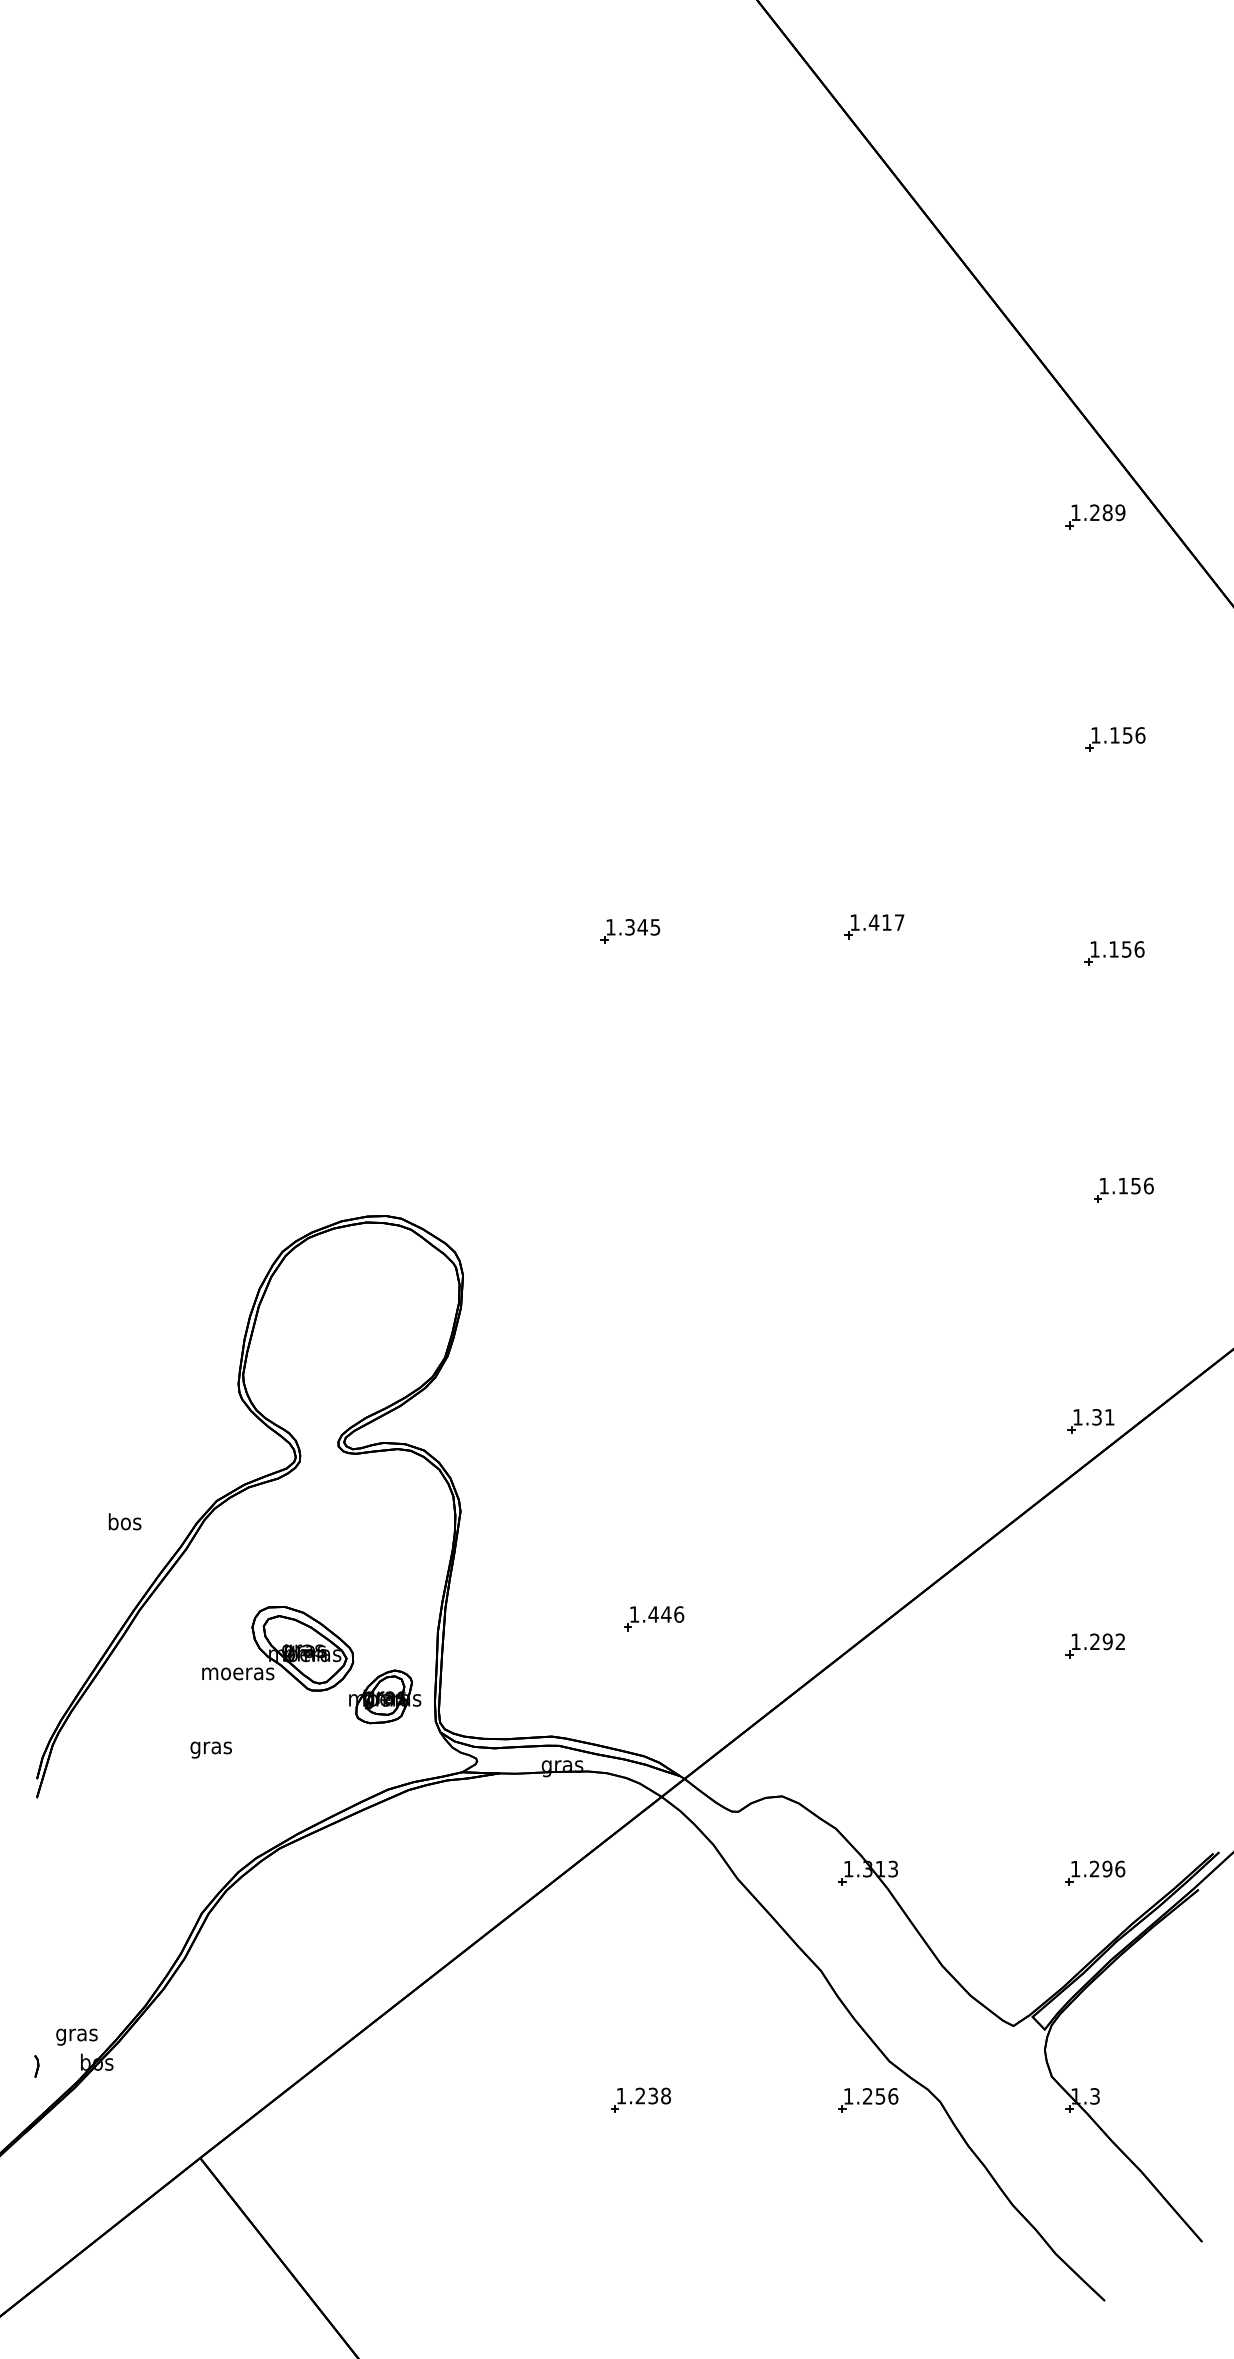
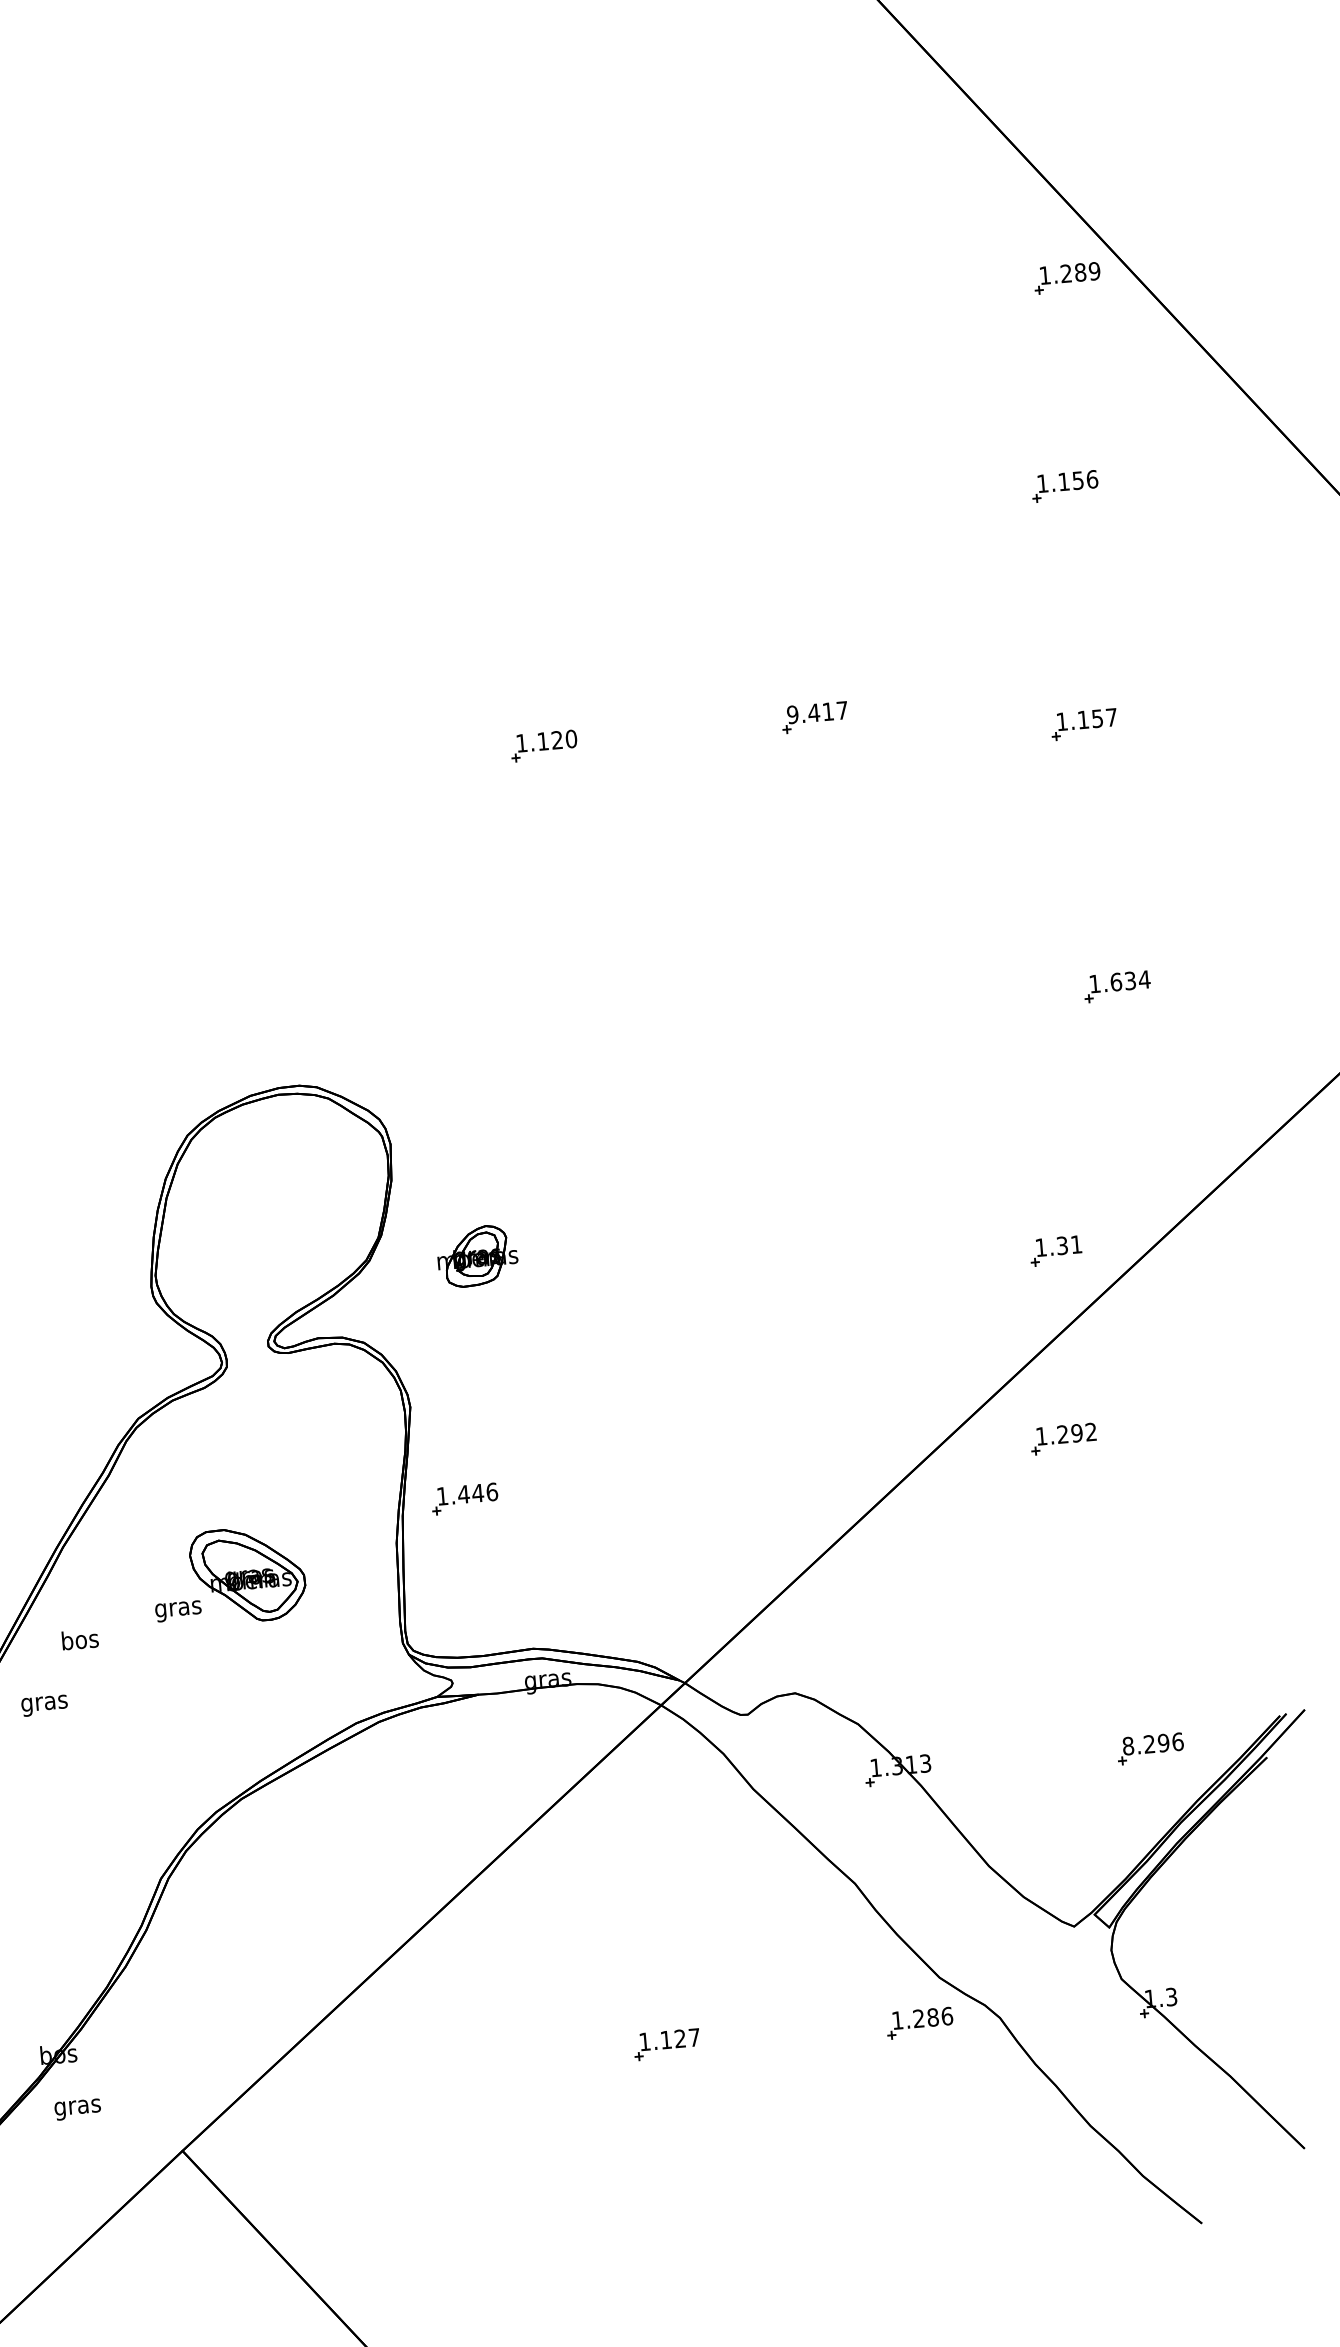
part: (1095, 516) -> (1067, 277), moved
text: (854, 922) -> (792, 714), 1.417 -> 9.417
text: (642, 927) -> (556, 740), 1.345 -> 1.120
text: (1139, 949) -> (1111, 717), 1.156 -> 1.157
text: (1135, 1185) -> (1129, 980), 1.156 -> 1.634
part: (1090, 1421) -> (1055, 1251), moved
text: (124, 1521) -> (79, 1639), moved
part: (654, 1618) -> (465, 1498), moved
part: (1094, 1645) -> (1062, 1438), moved
text: (238, 1675) -> (179, 1610), moeras -> gras
part: (385, 1696) -> (477, 1255), moved
text: (210, 1749) -> (43, 1705), moved
text: (1075, 1868) -> (1128, 1745), 1.296 -> 8.296
text: (76, 2036) -> (77, 2108), moved
text: (652, 2095) -> (679, 2038), 1.238 -> 1.127
text: (880, 2096) -> (933, 2017), 1.256 -> 1.286

